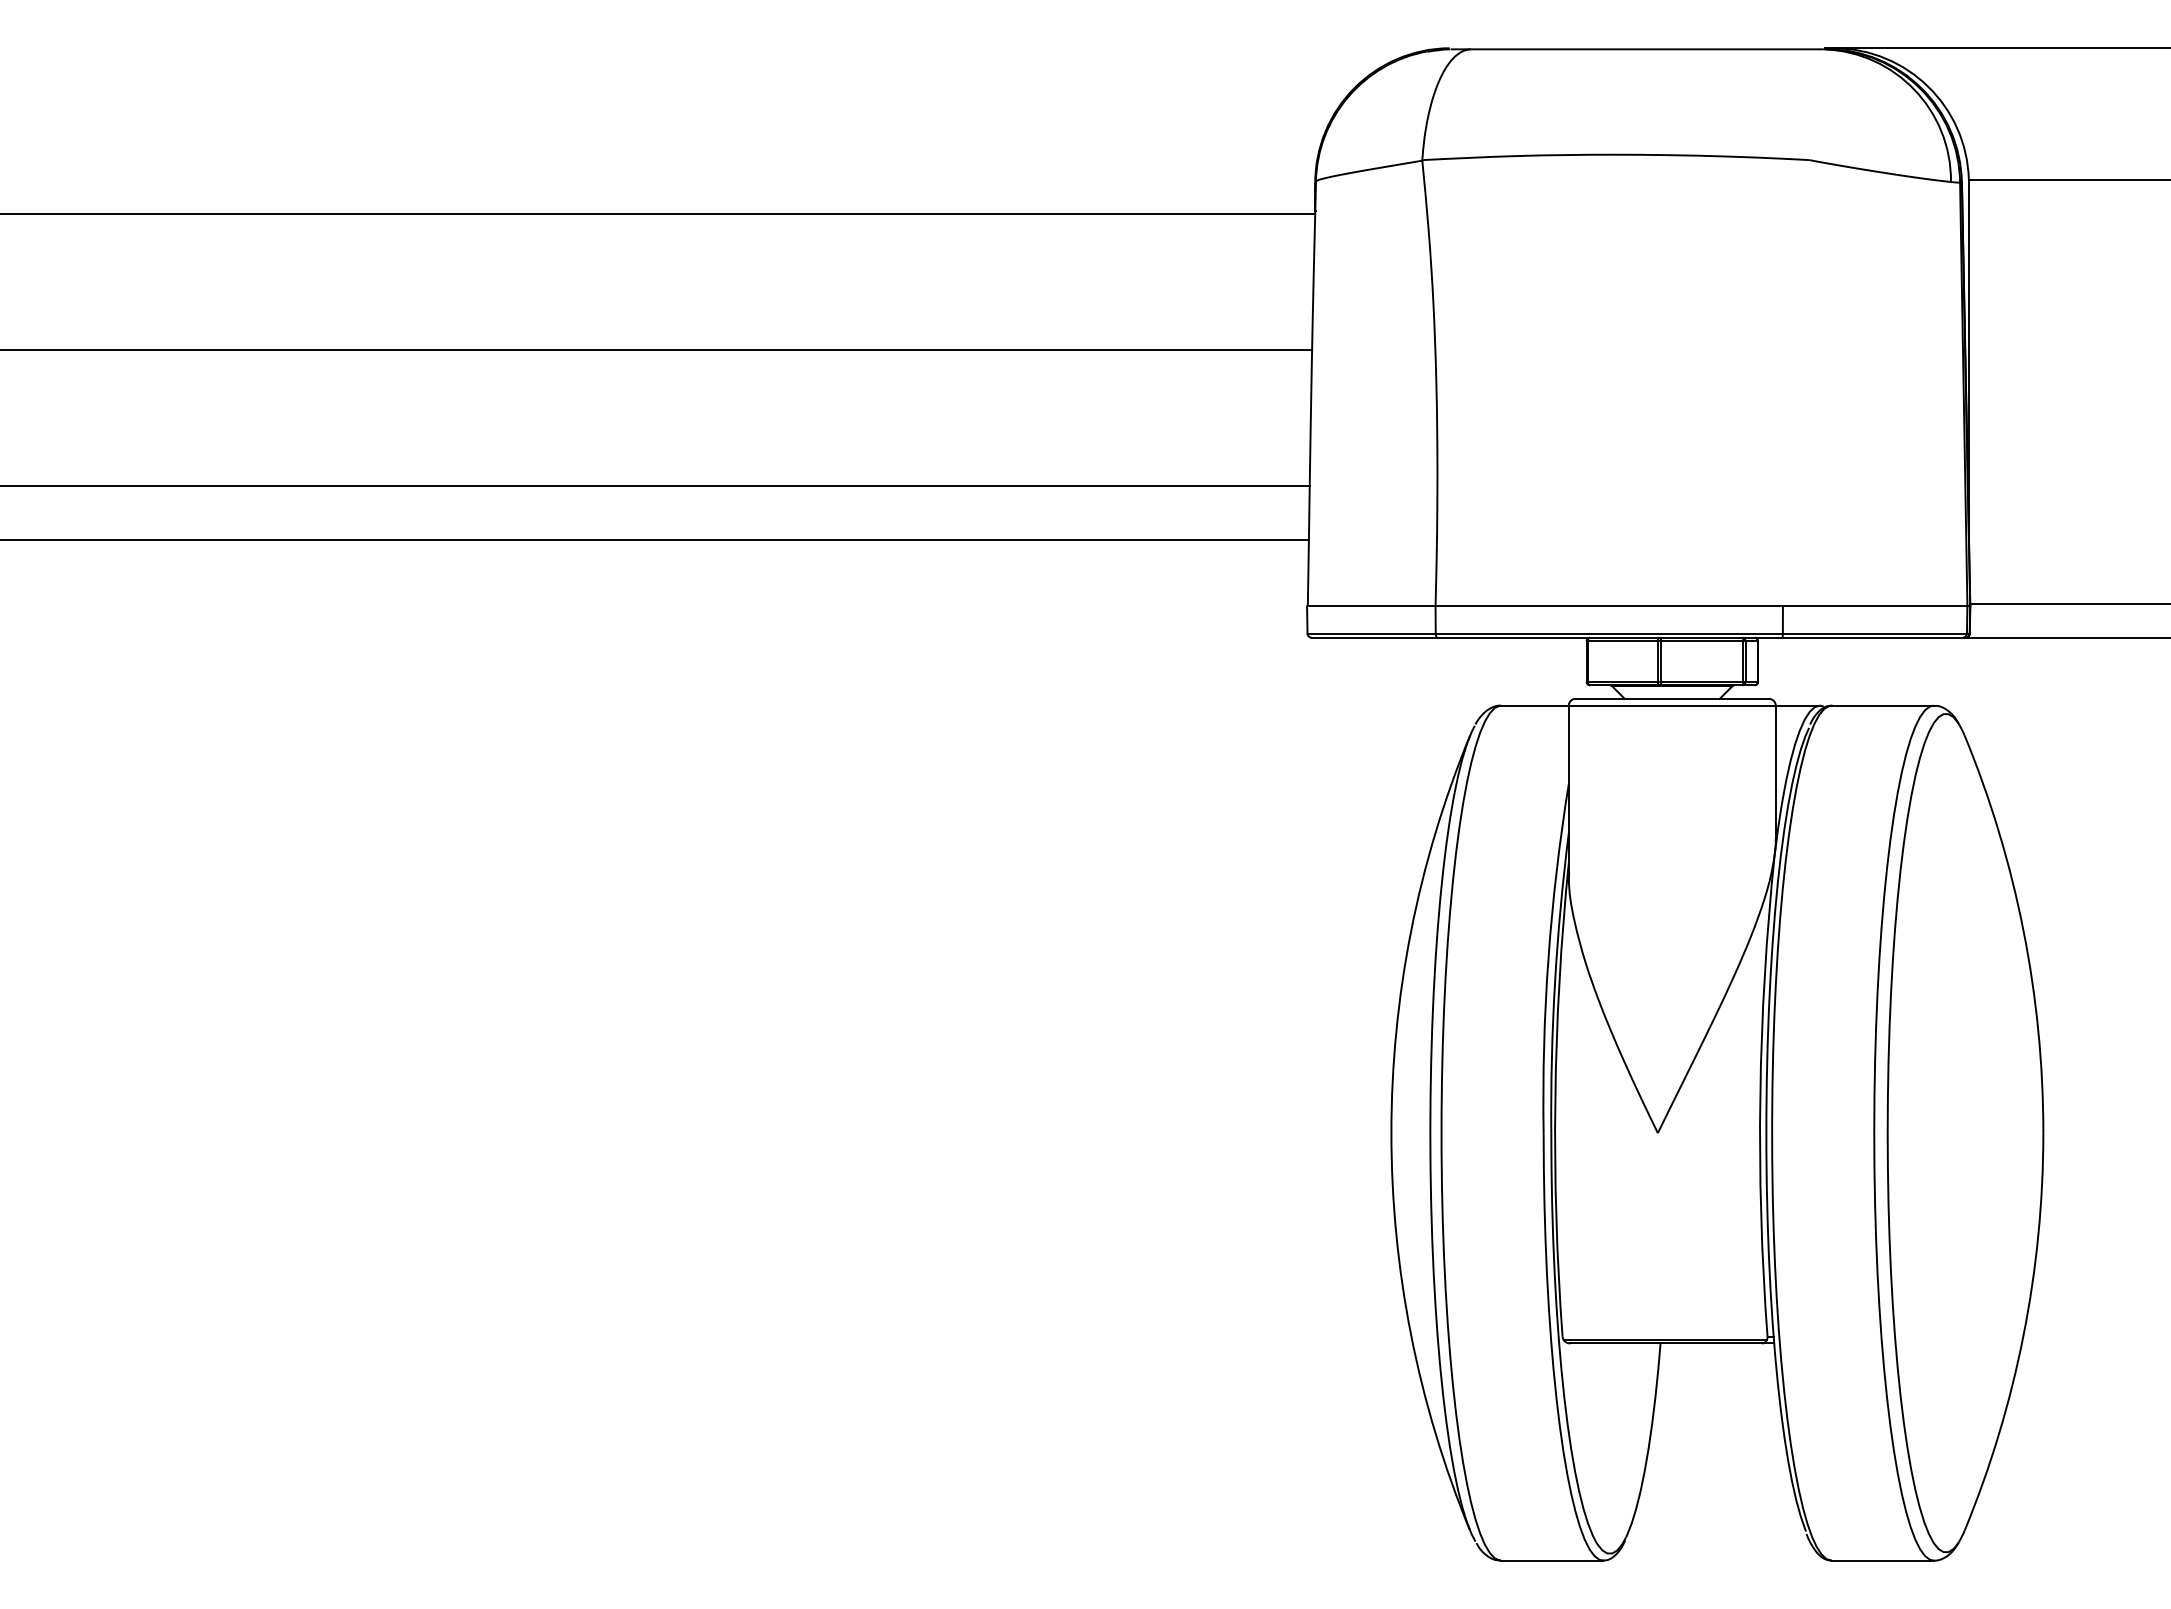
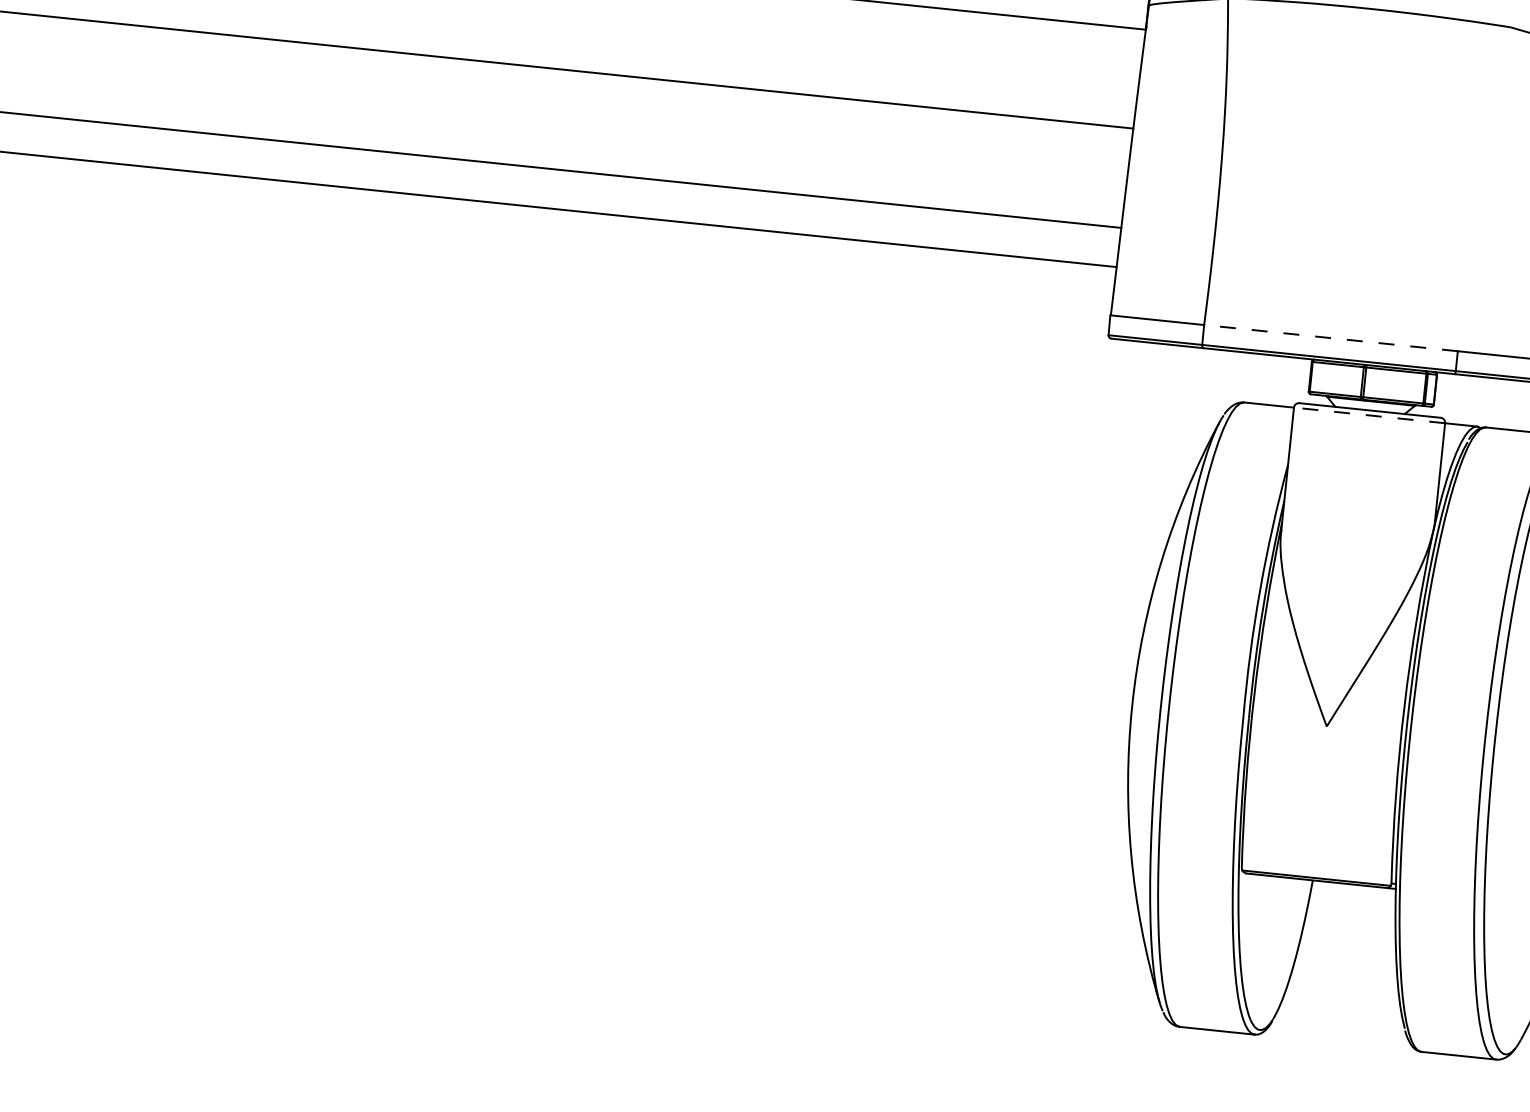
line: (1609, 606) -> (1331, 338), solid -> dashed
line: (1671, 705) -> (1368, 415), solid -> dashed

